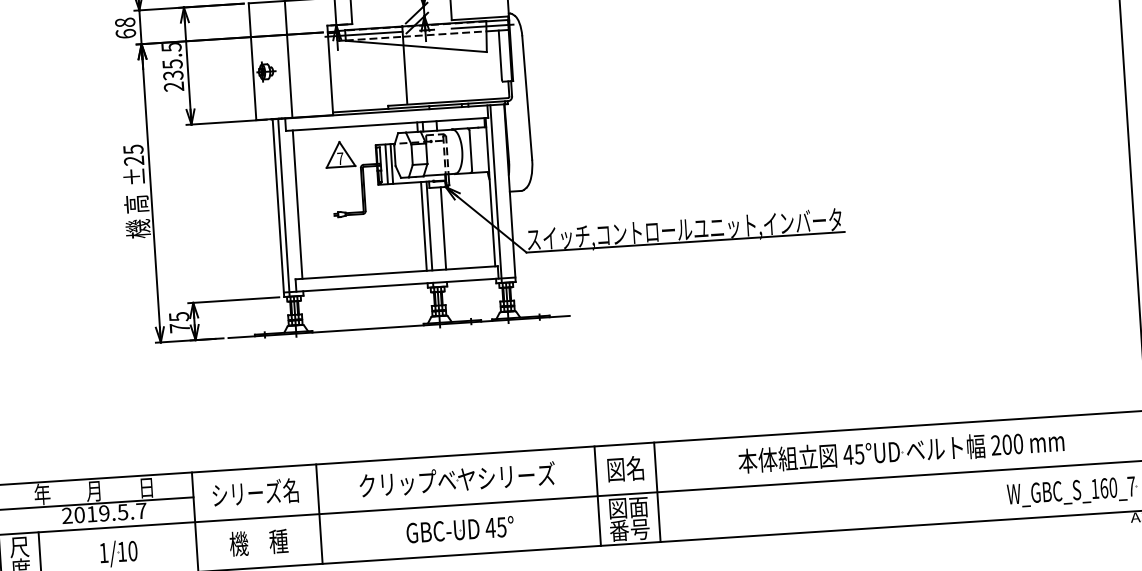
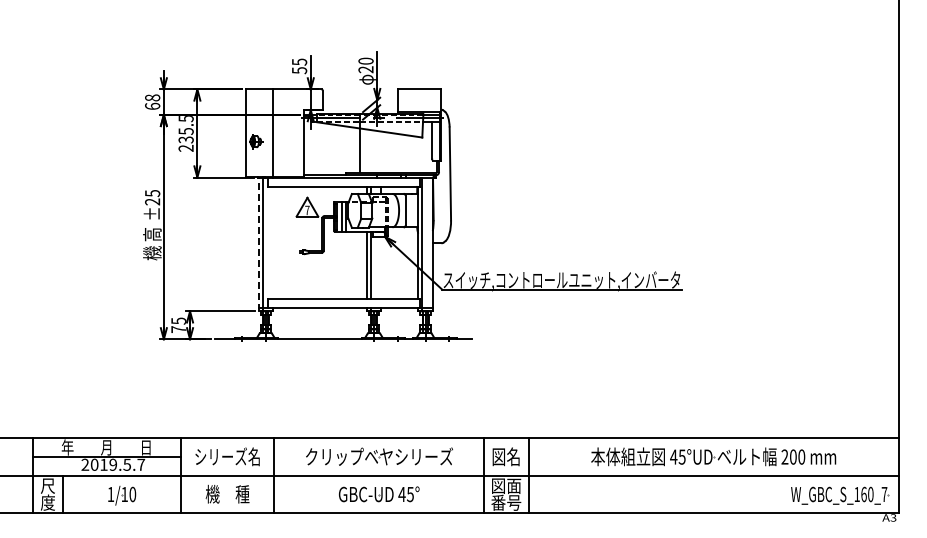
line: (298, 204) -> (273, 242), removed
line: (278, 208) -> (258, 244), solid -> dashed
line: (443, 228) -> (381, 267), removed

